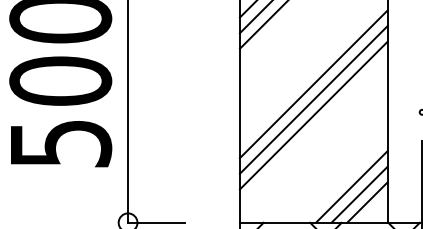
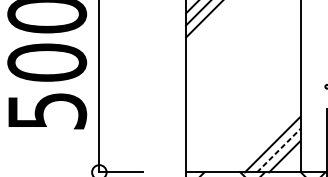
line: (313, 84) -> (243, 65), removed
line: (313, 99) -> (243, 76), removed
line: (313, 115) -> (243, 89), removed
line: (359, 194) -> (278, 150), solid -> dashed

